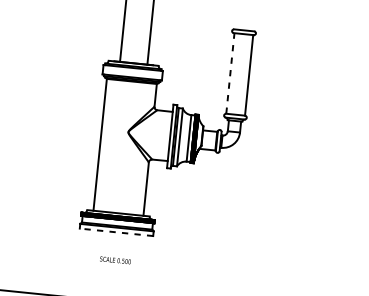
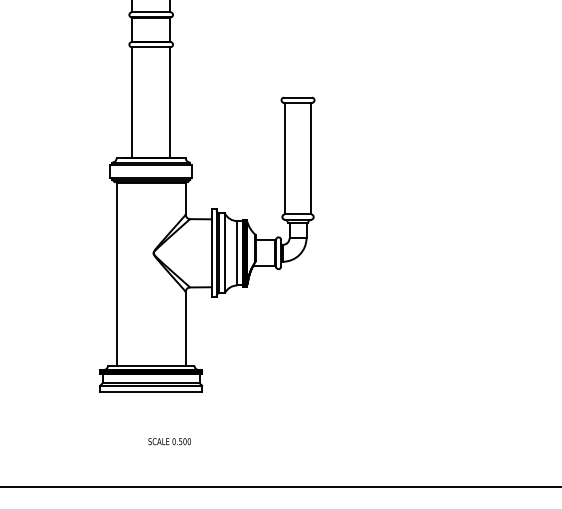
line: (230, 73) -> (285, 158), dashed -> solid
line: (116, 232) -> (151, 392), dashed -> solid
text: (115, 260) -> (169, 441), moved

